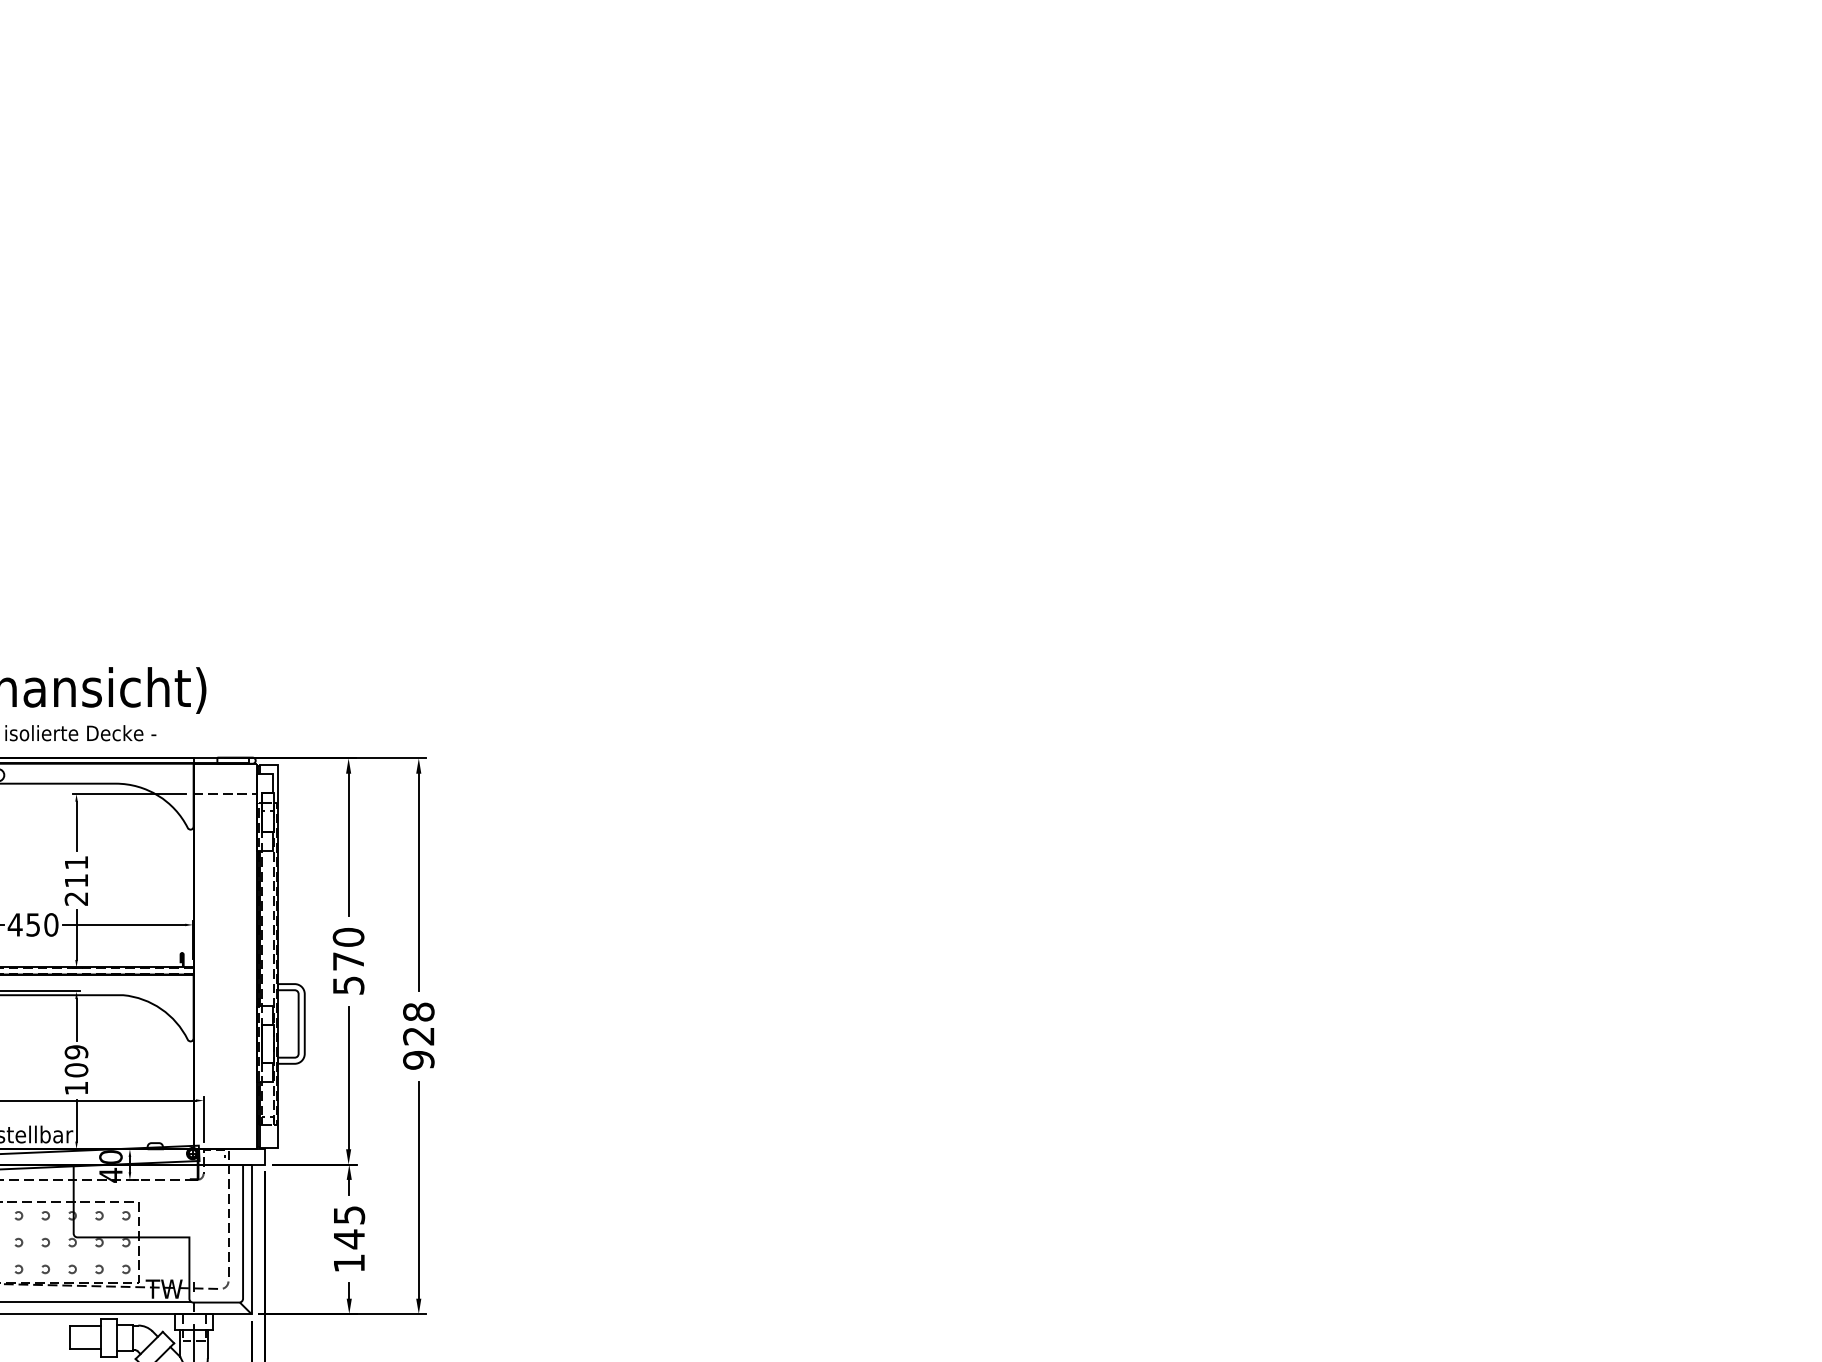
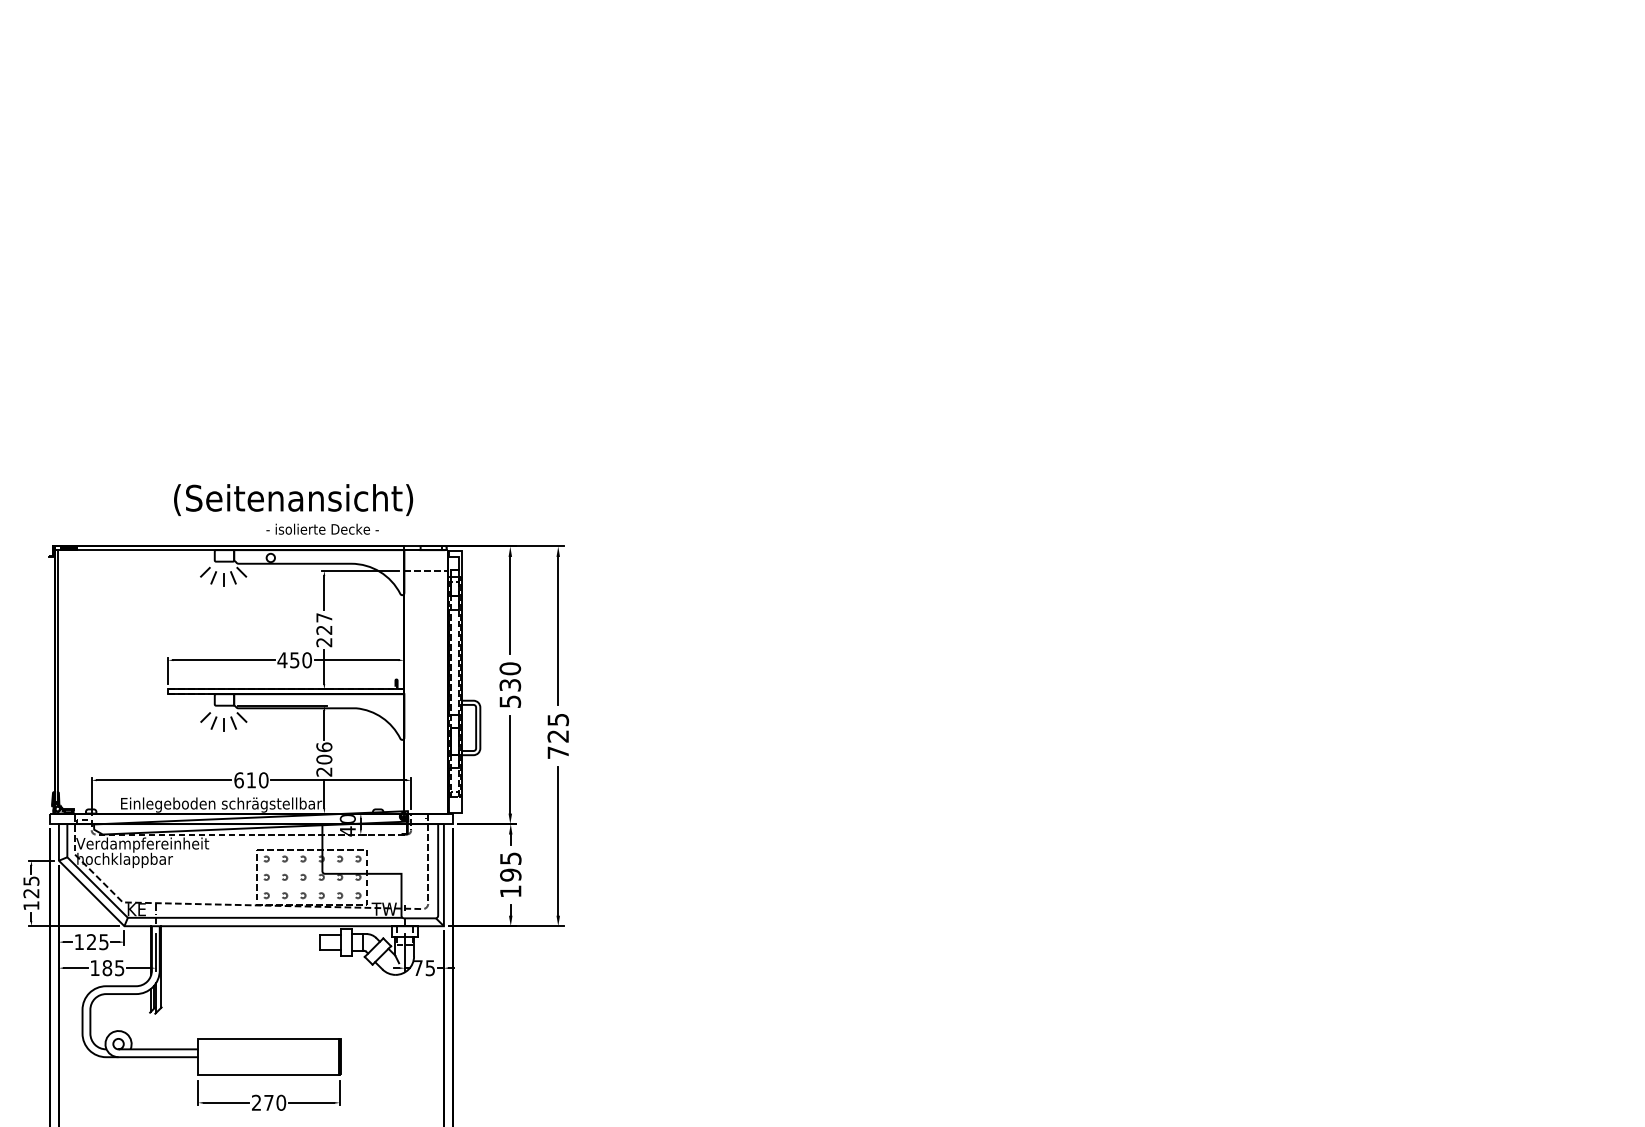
text: (76, 871) -> (324, 623), 211 -> 227
text: (348, 961) -> (510, 685), 570 -> 530
text: (419, 1036) -> (558, 736), 928 -> 725
text: (76, 1070) -> (324, 759), 109 -> 206
text: (348, 1239) -> (510, 875), 145 -> 195

